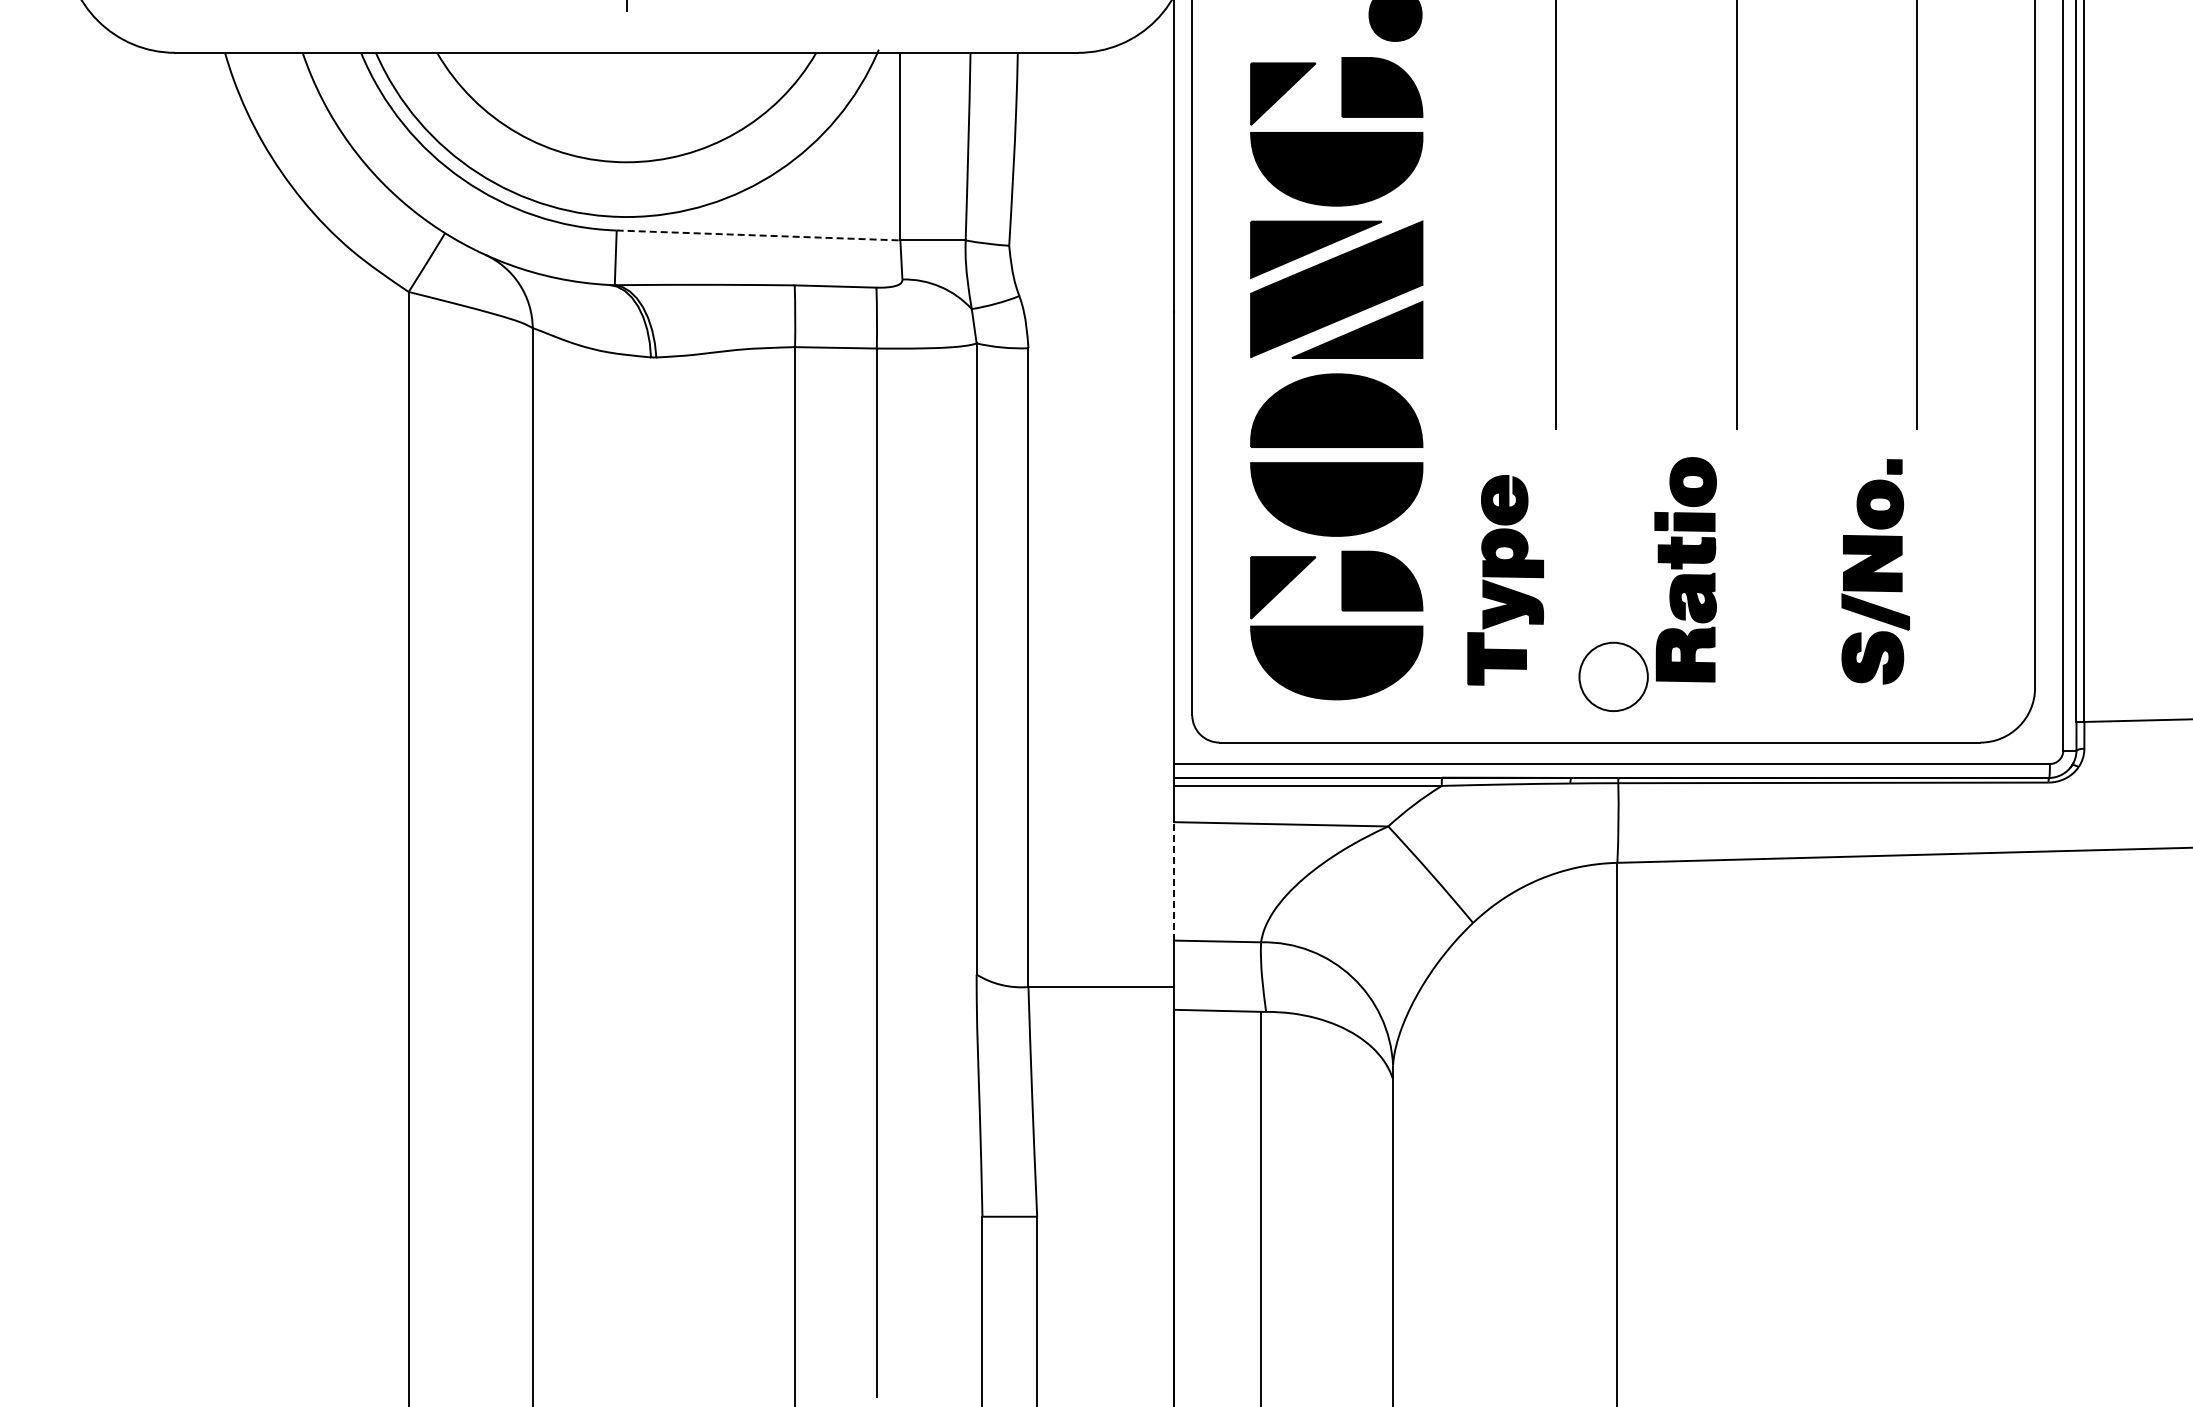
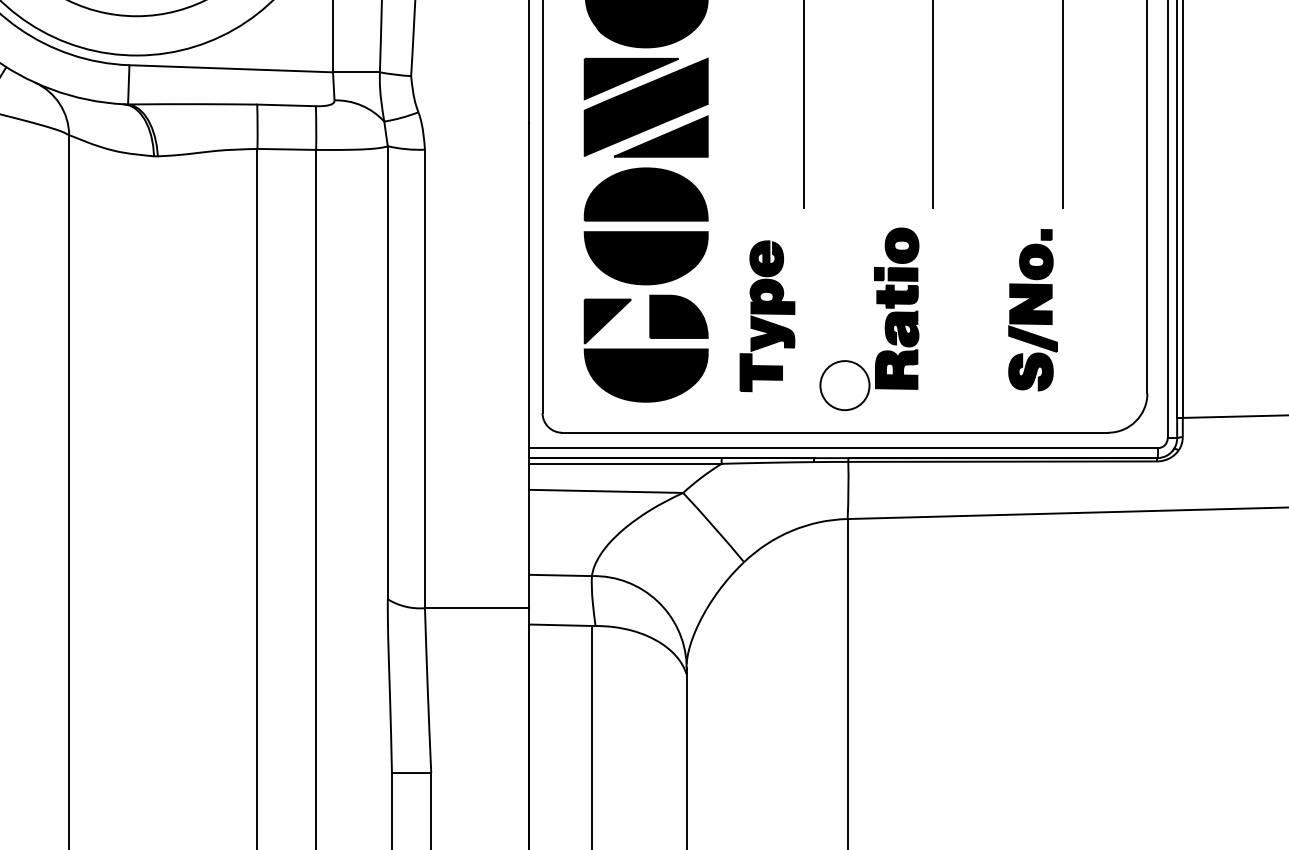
line: (758, 235) -> (231, 68), dashed -> solid
line: (1174, 880) -> (529, 531), dashed -> solid

